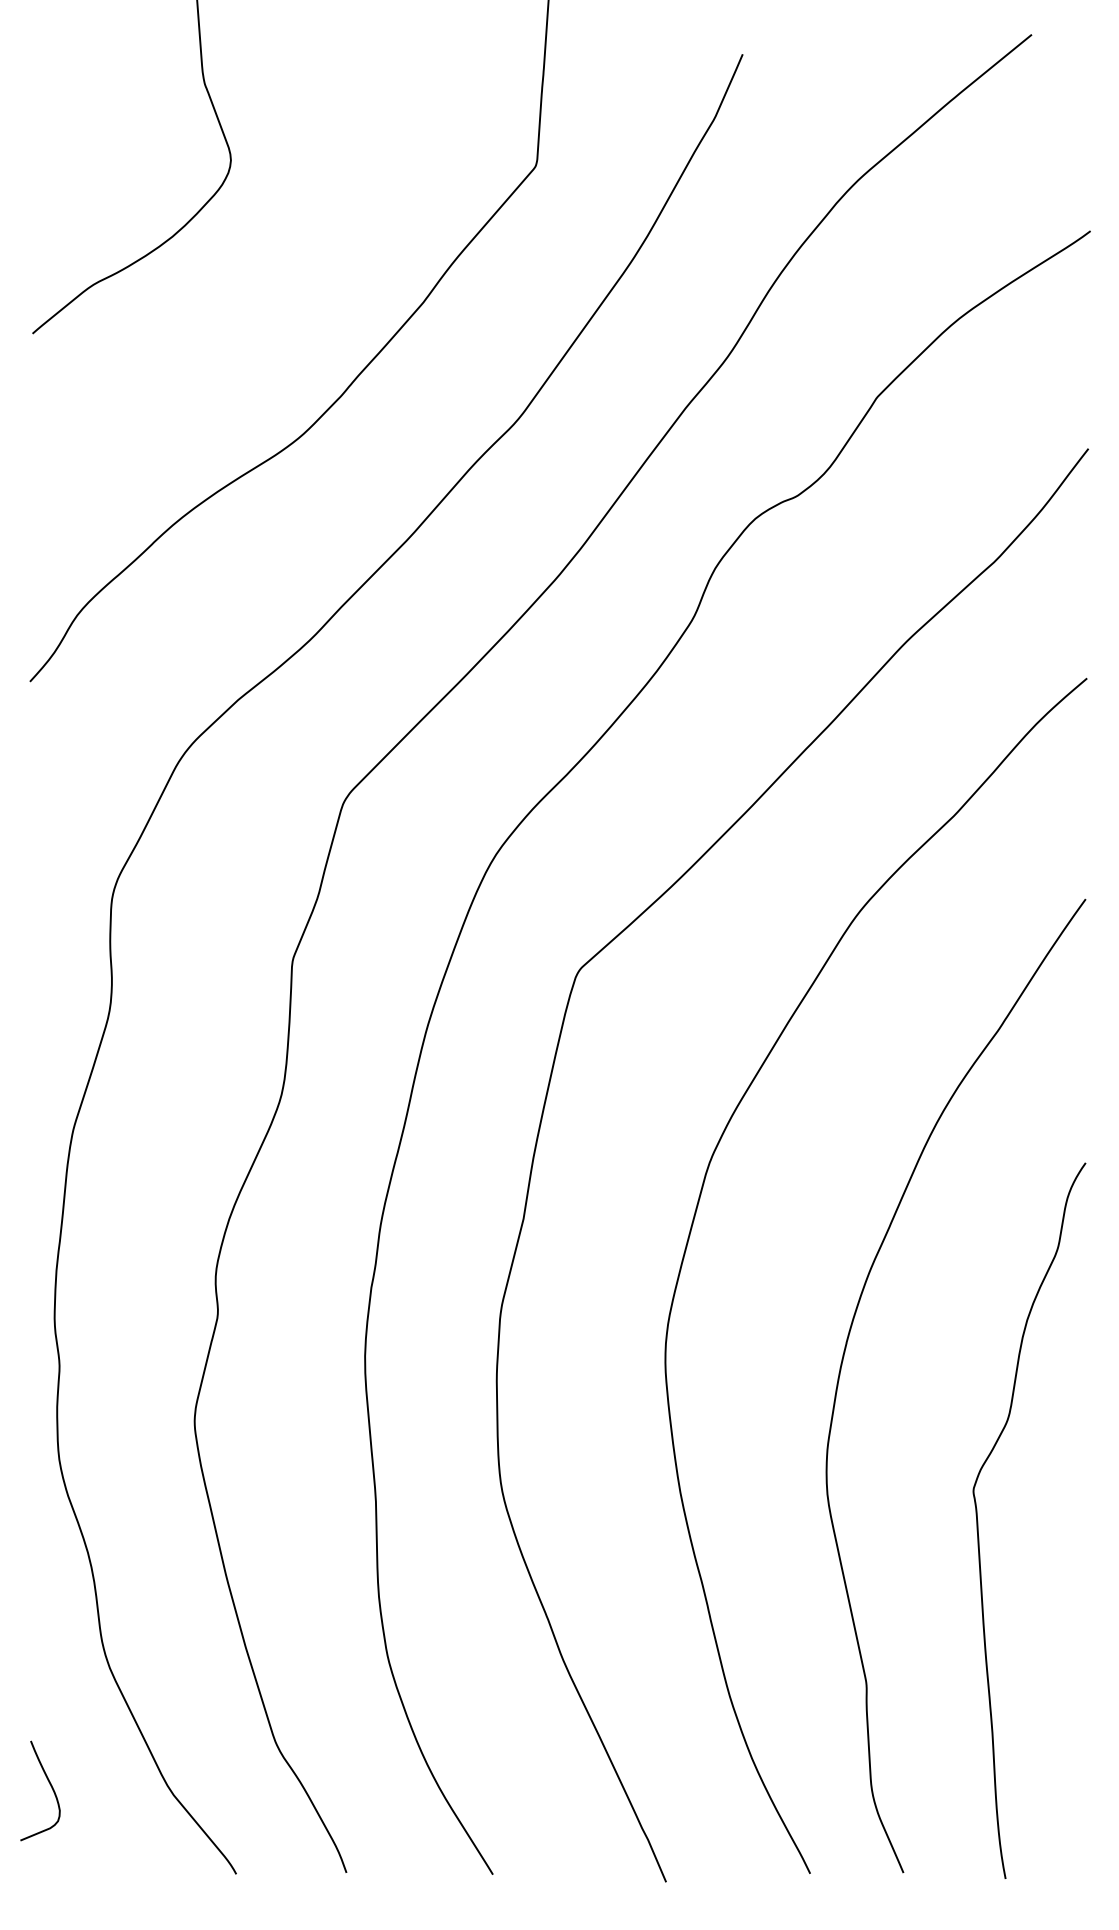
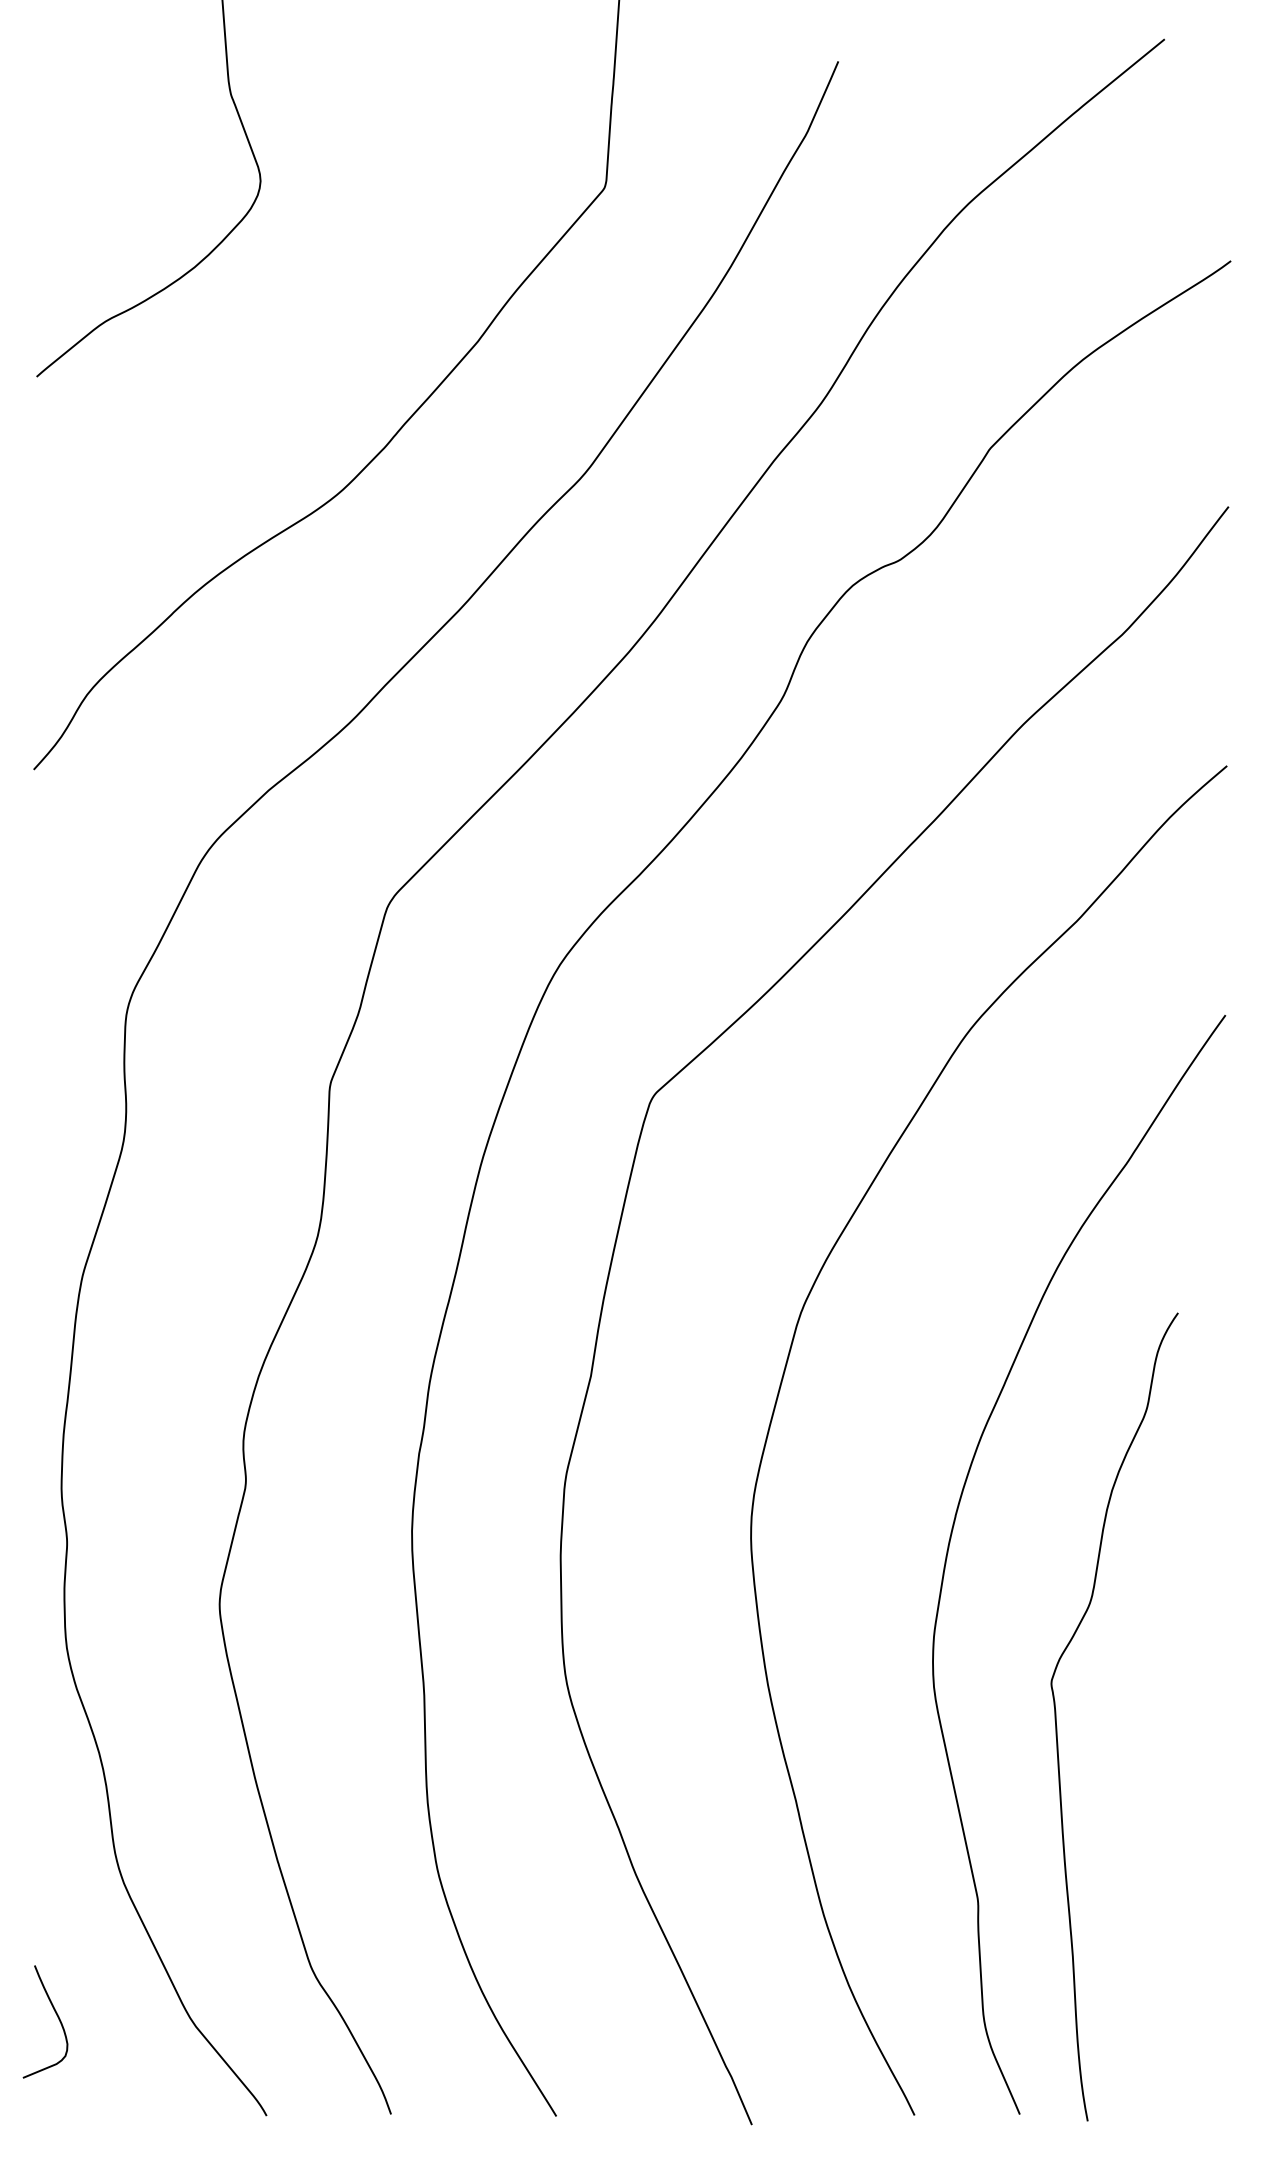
curve: (978, 1521) -> (1057, 1717), moved

